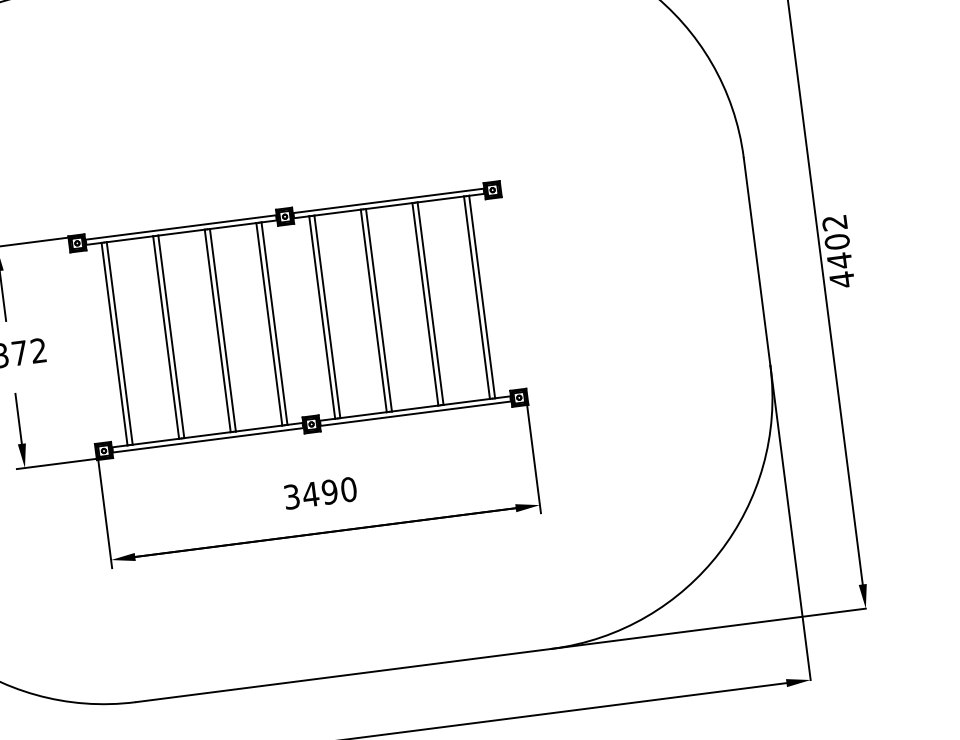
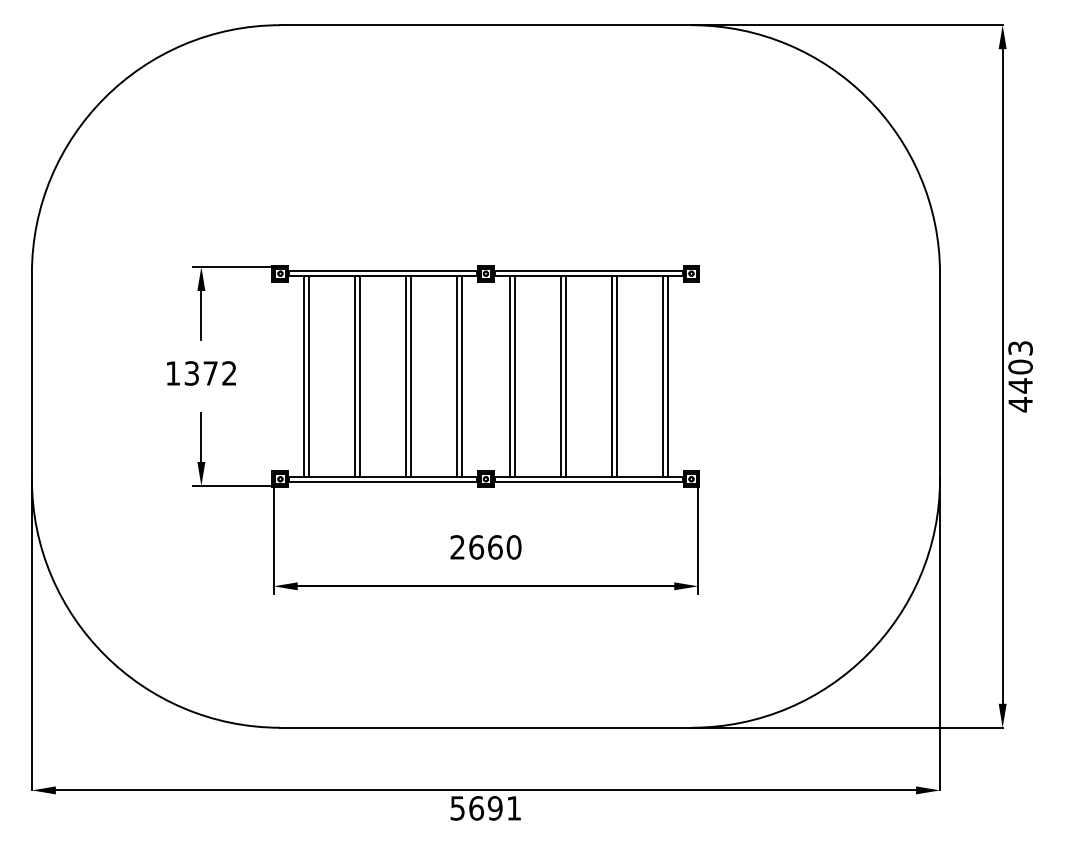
text: (834, 223) -> (1020, 348), 4402 -> 4403
text: (310, 494) -> (476, 547), 3490 -> 2660

